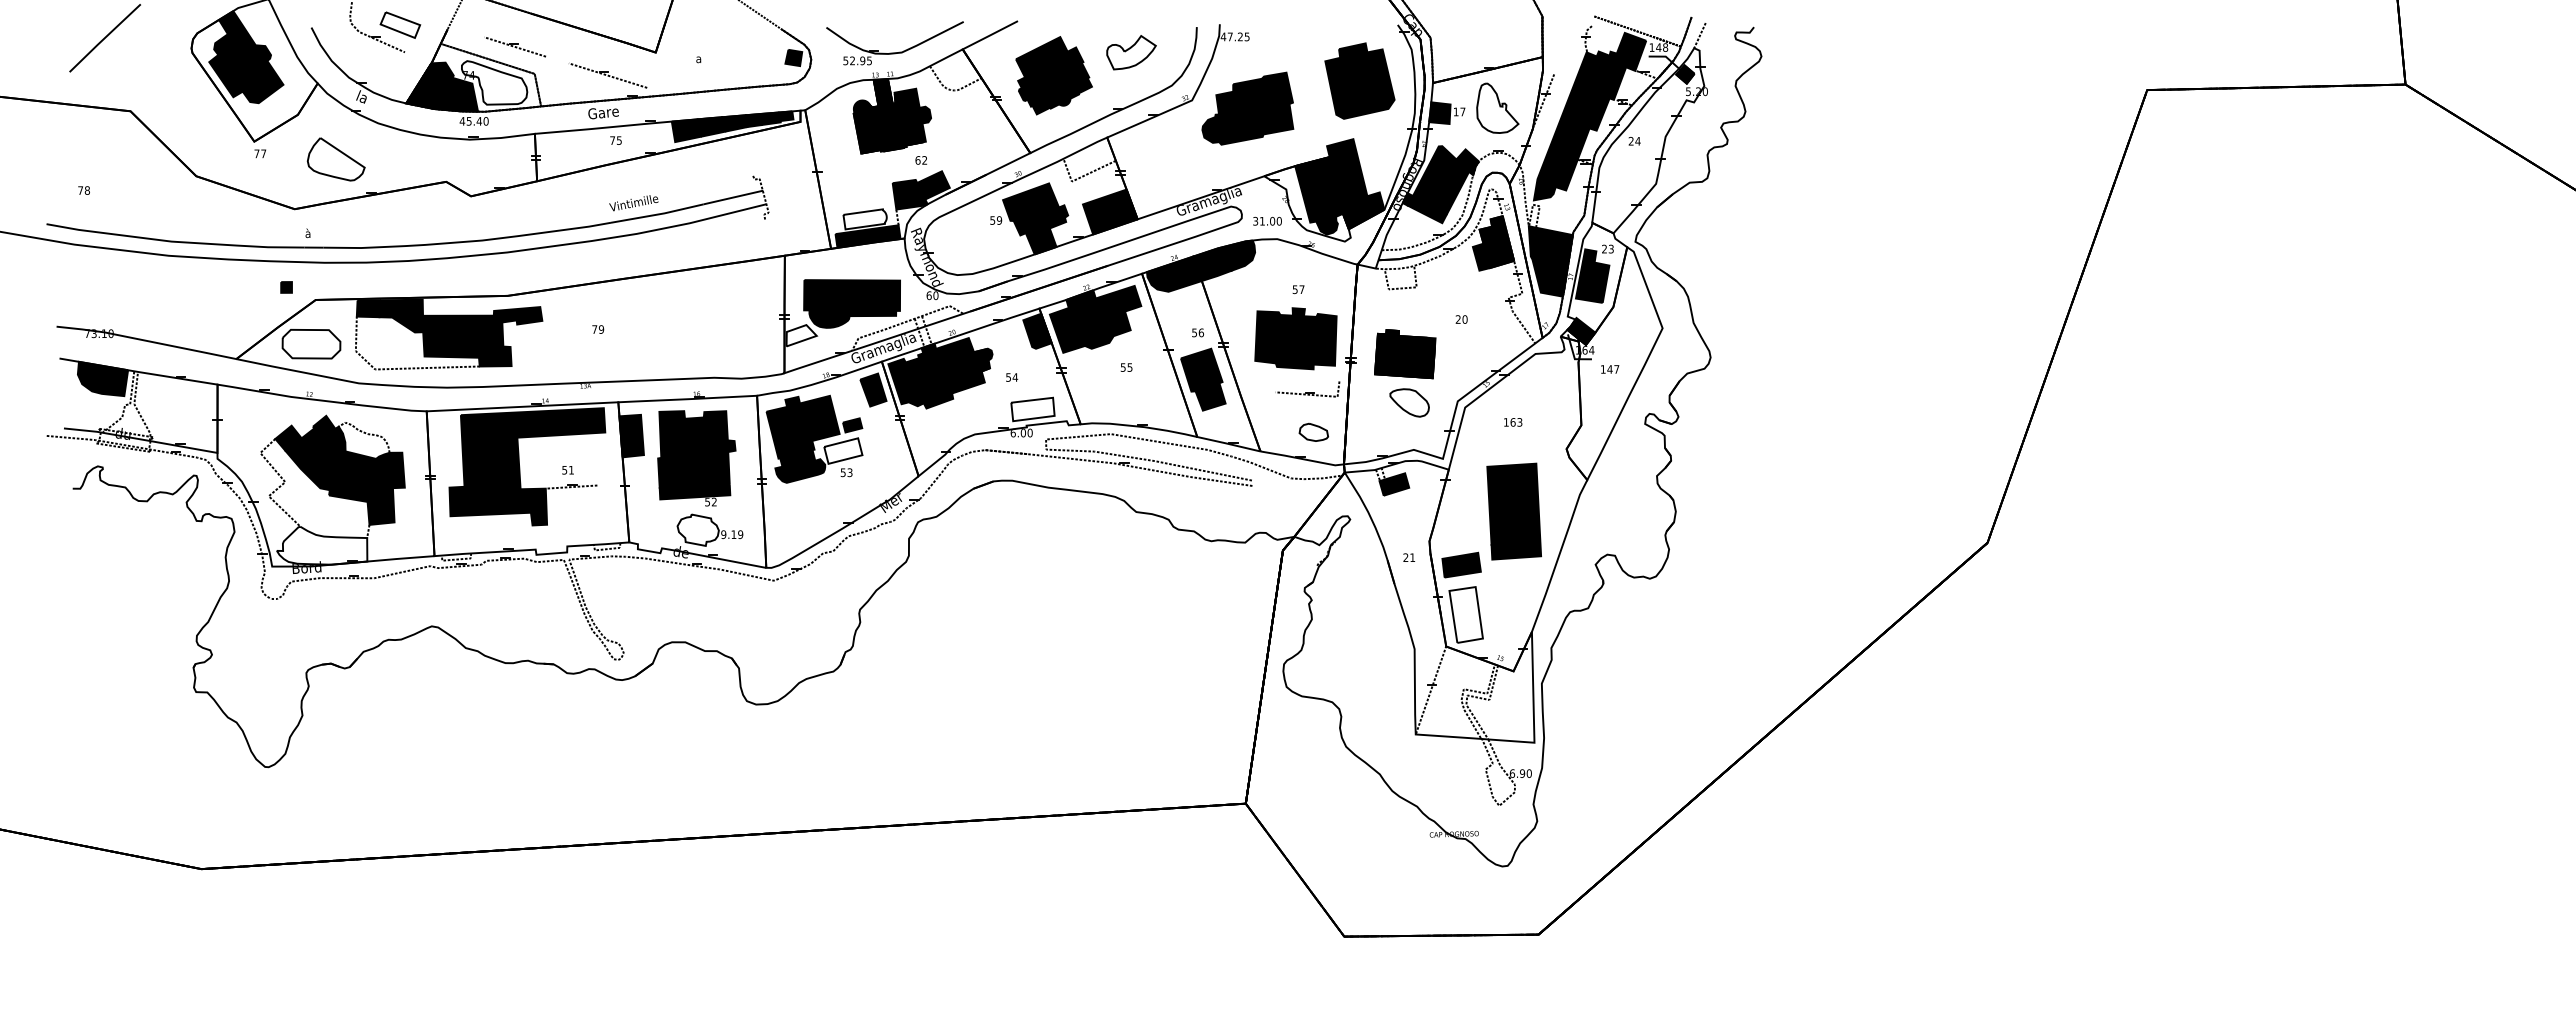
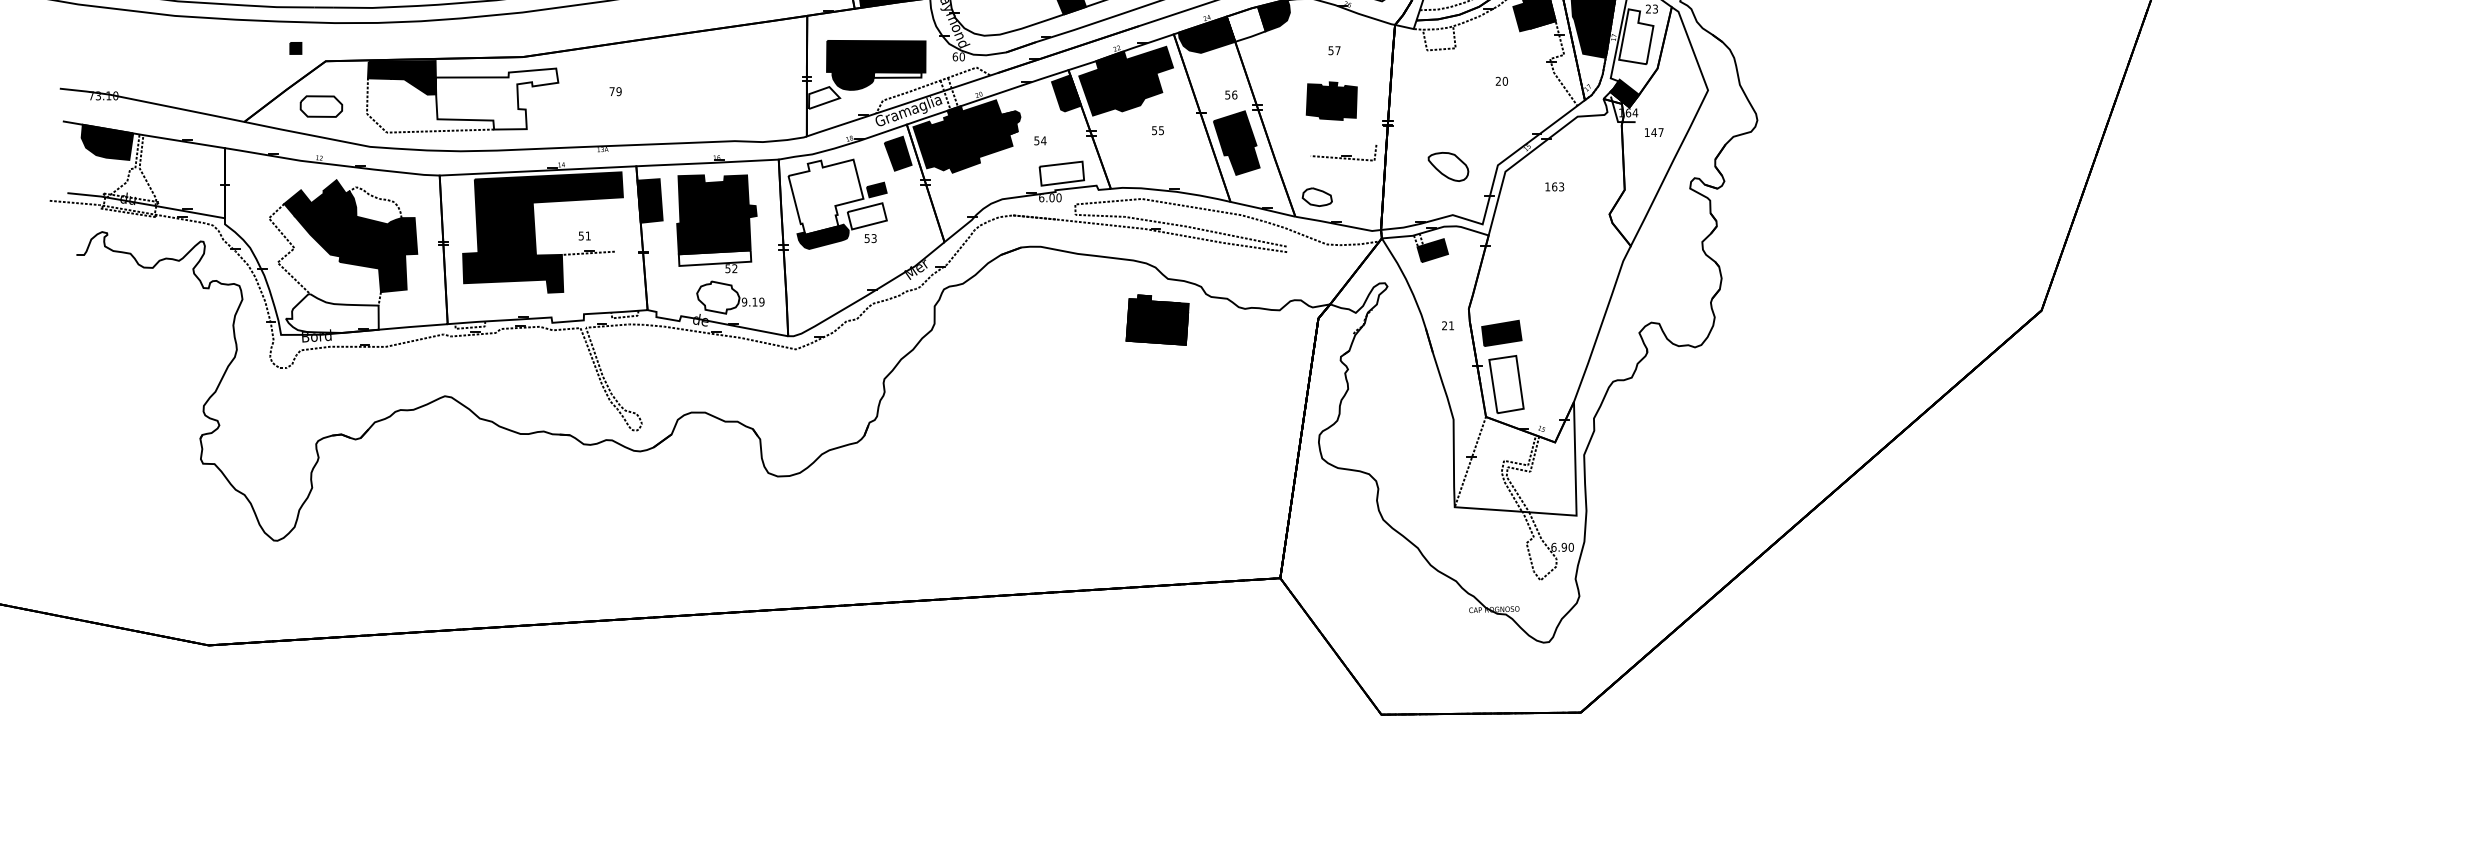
fill: (1212, 263) -> (1246, 23), removed
fill: (1592, 275) -> (1636, 36), removed
fill: (872, 313) -> (897, 75), removed
fill: (482, 336) -> (496, 98), removed
part: (1295, 338) -> (1331, 100), size x0.6
part: (311, 343) -> (321, 105), size x0.7
part: (1405, 354) -> (1157, 320), moved
part: (1313, 431) -> (1316, 196), moved
fill: (802, 432) -> (825, 197), removed
fill: (694, 491) -> (714, 257), removed
part: (1513, 511) -> (1555, 278), removed

